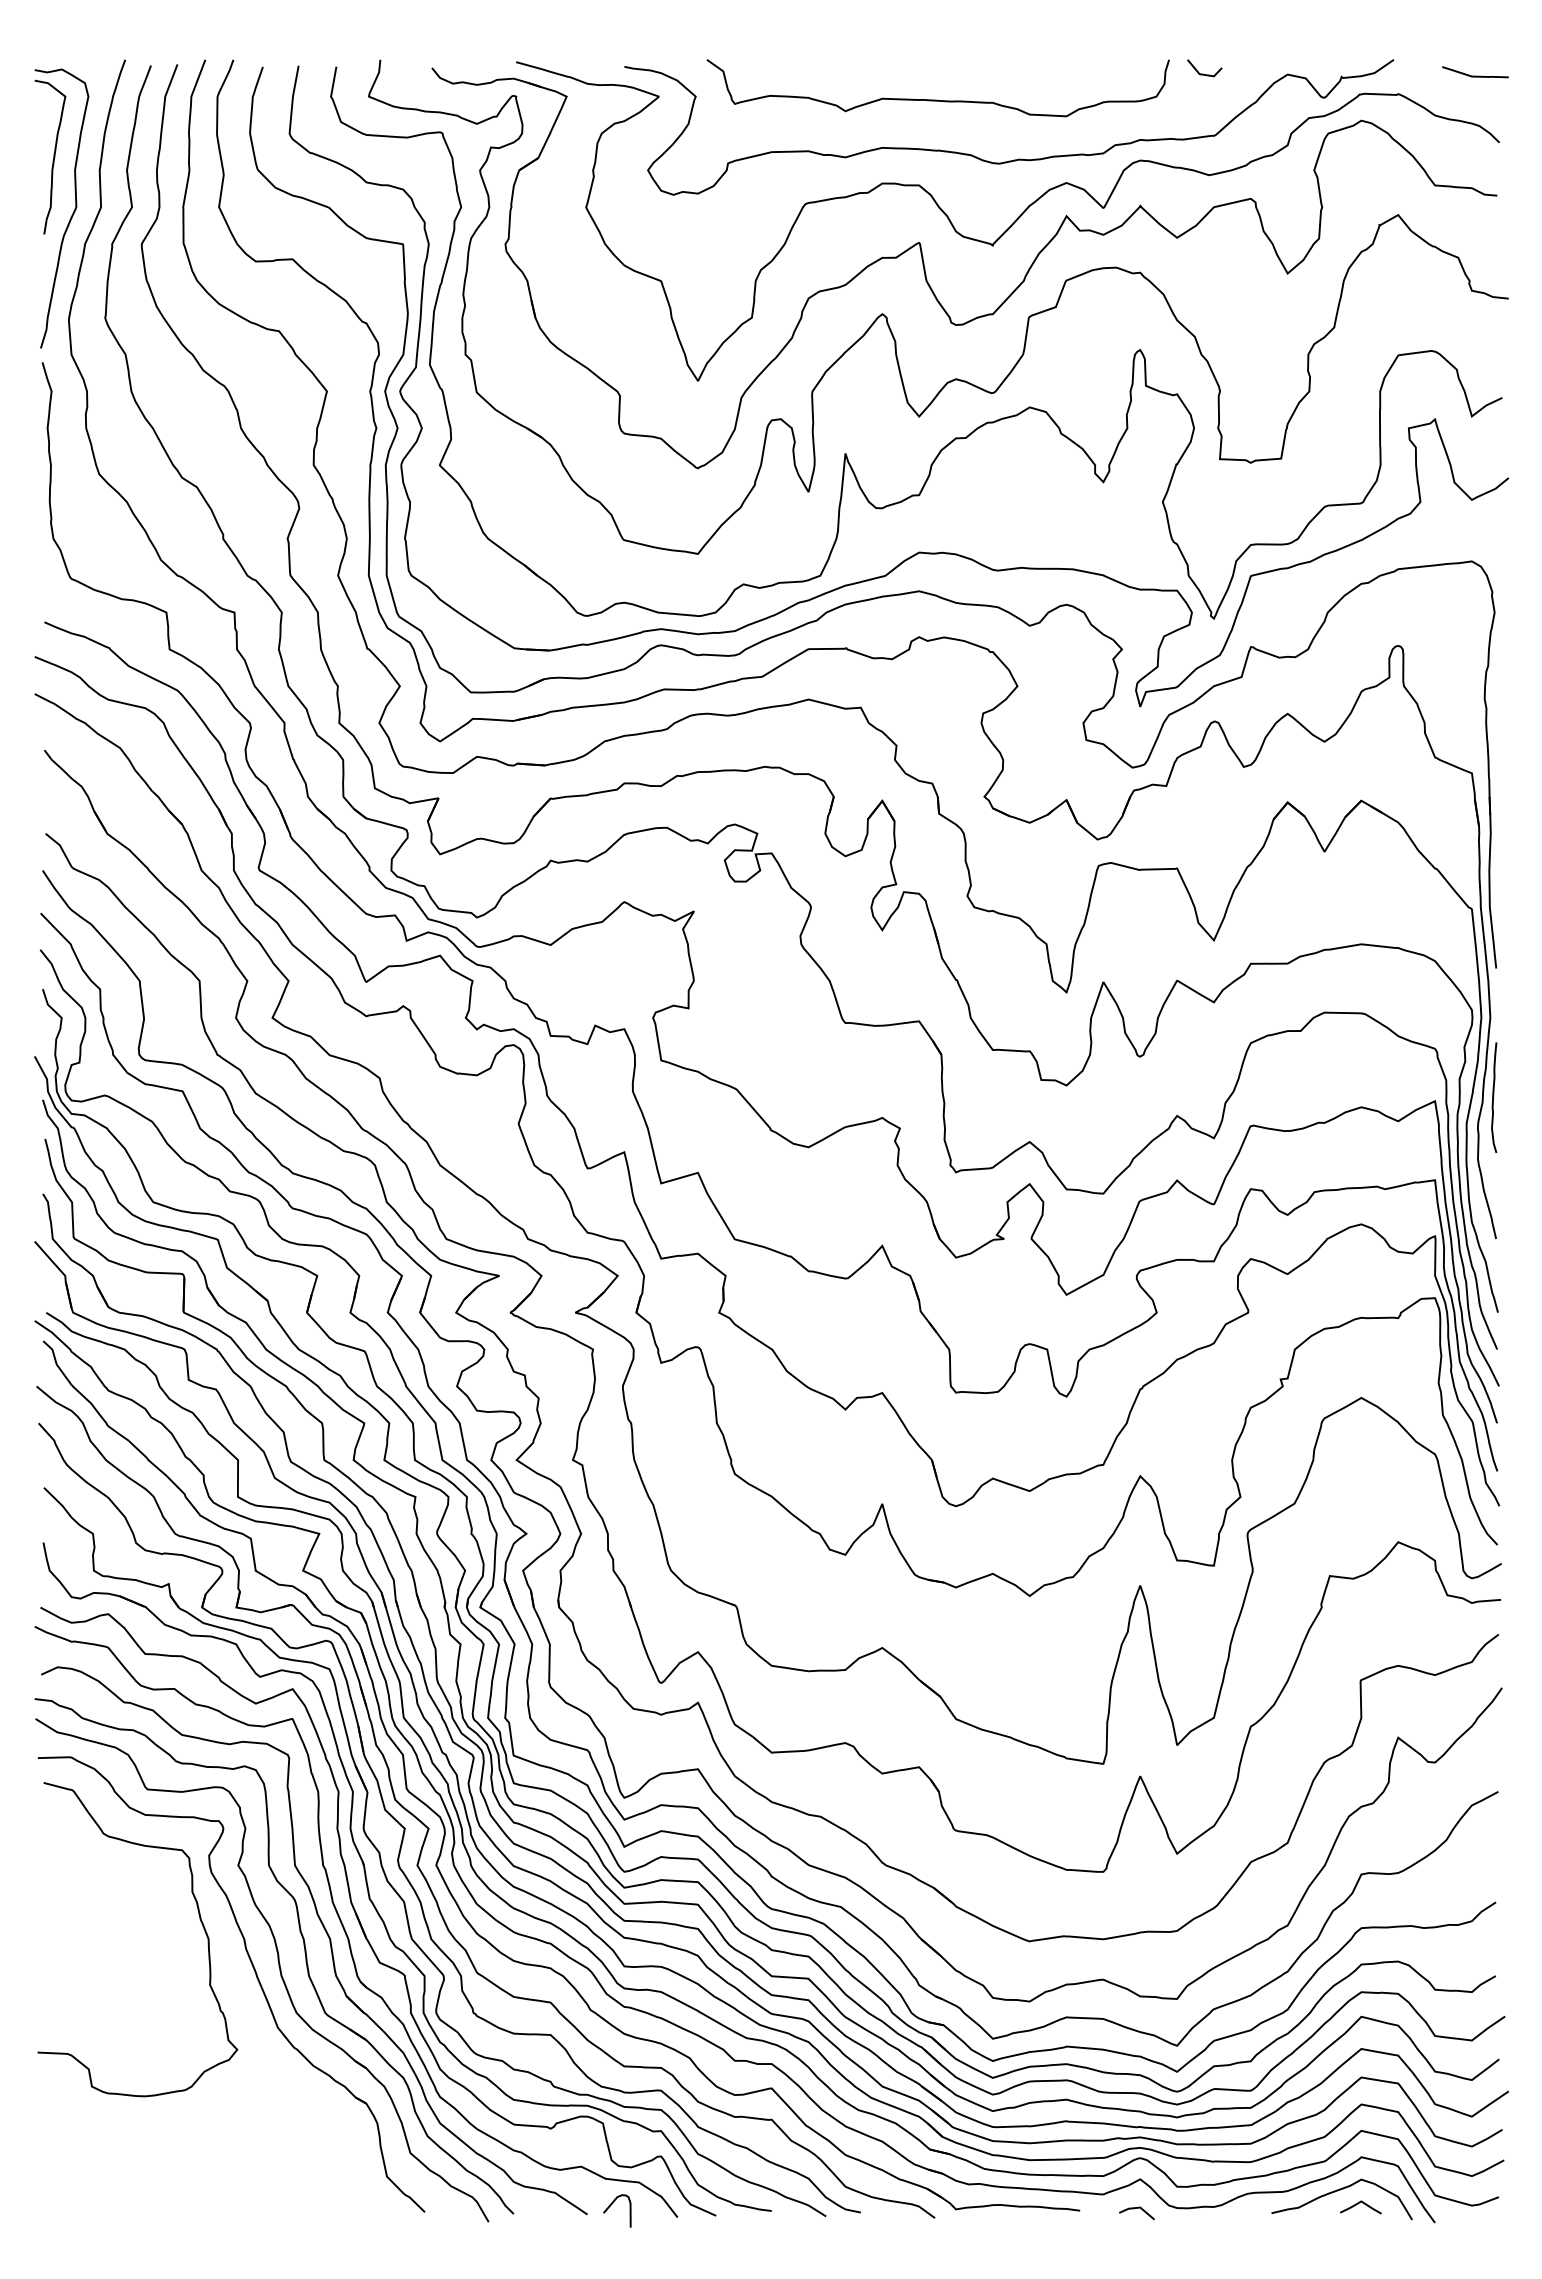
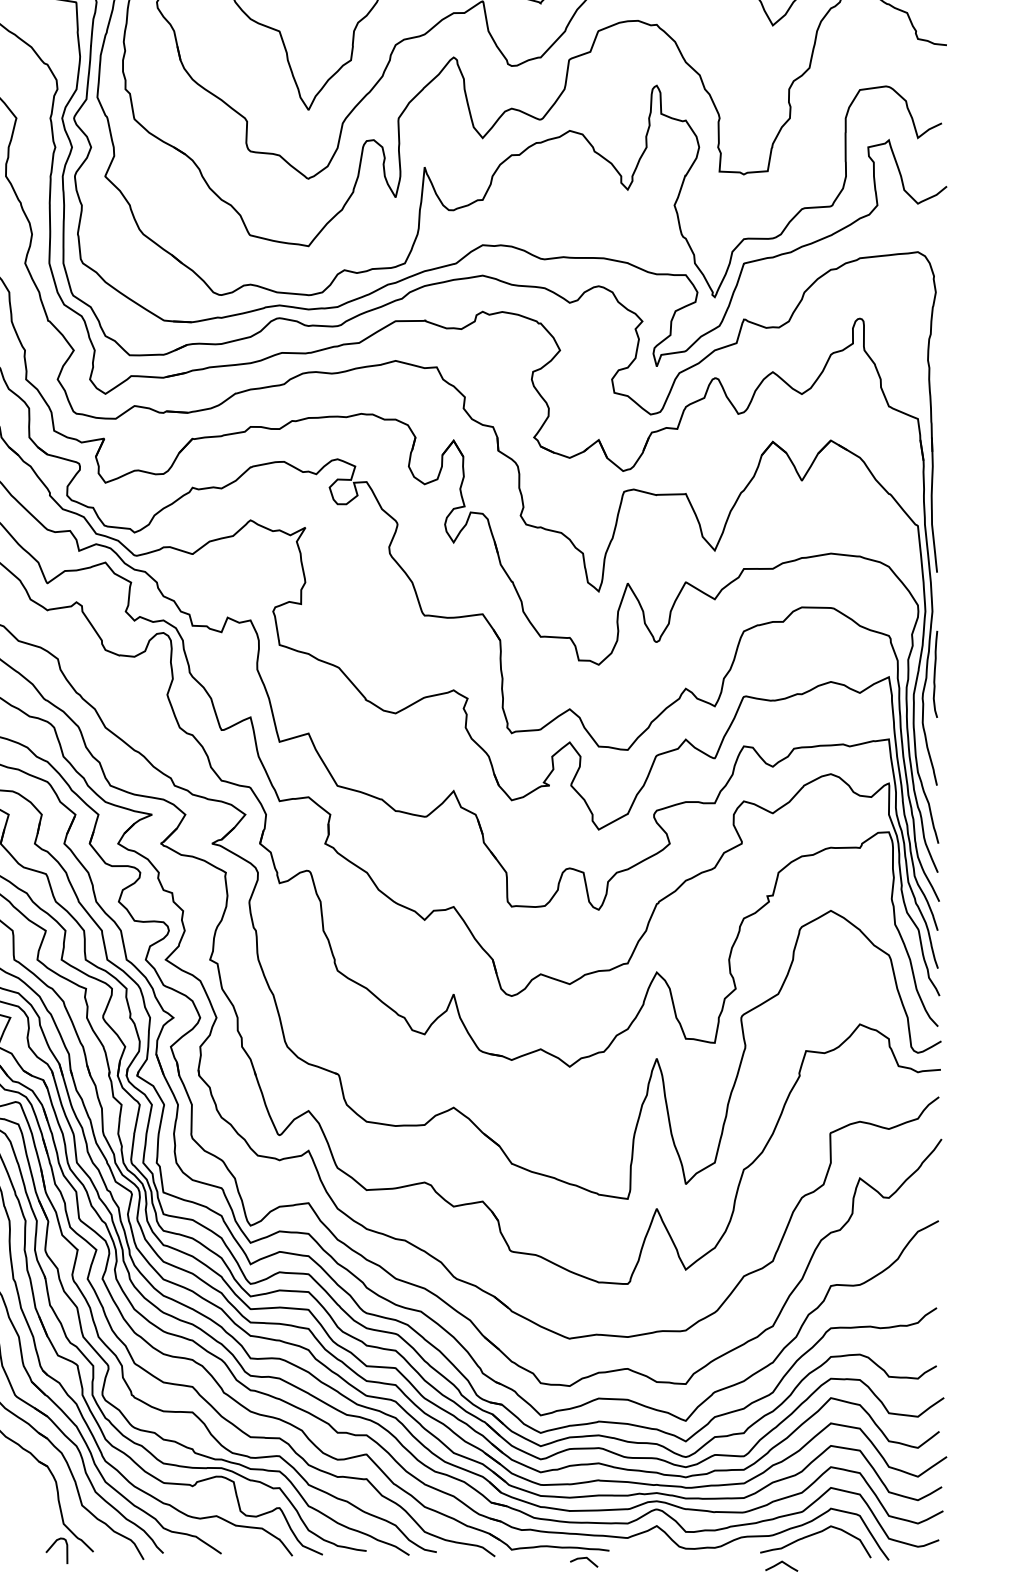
curve: (612, 2204) -> (53, 1545), moved
line: (1358, 2204) -> (779, 1564), moved
line: (1134, 2209) -> (582, 1559), moved

